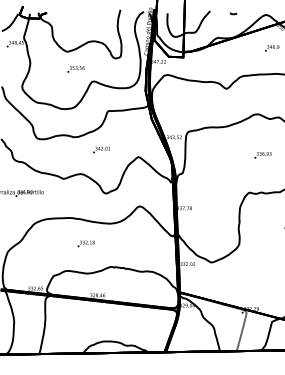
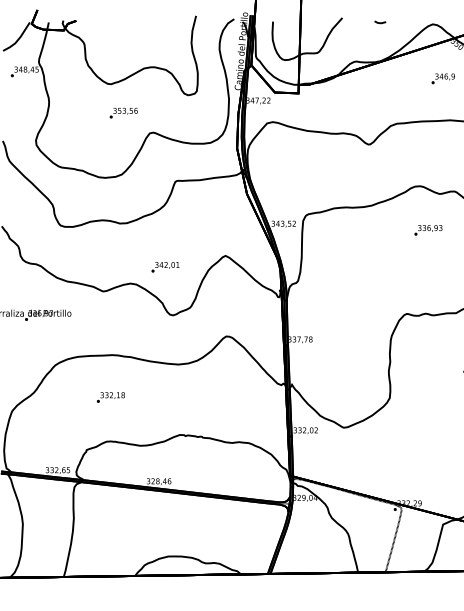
text: (101, 149) -> (165, 266), moved
text: (262, 155) -> (427, 230), moved
text: (85, 243) -> (109, 396), moved

